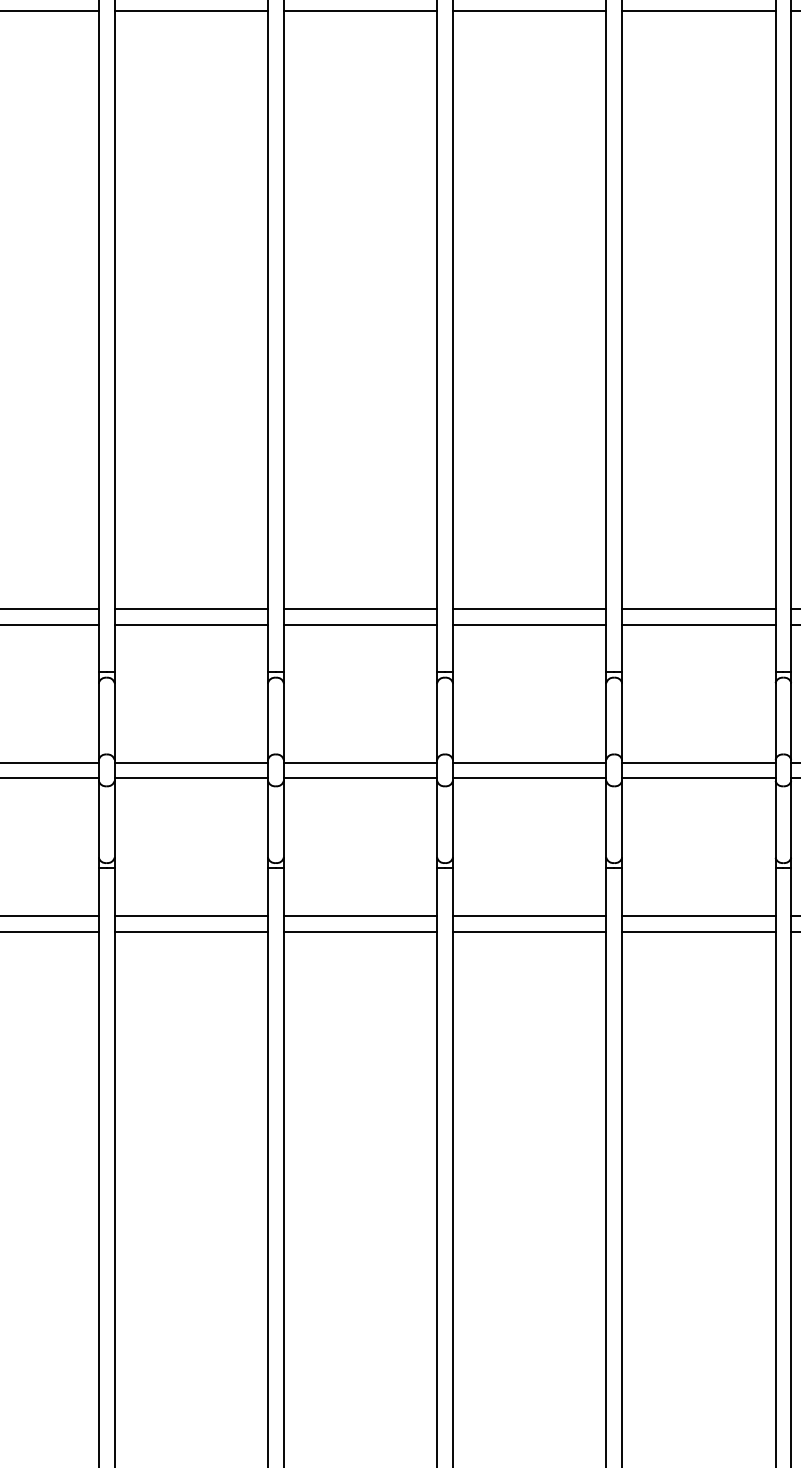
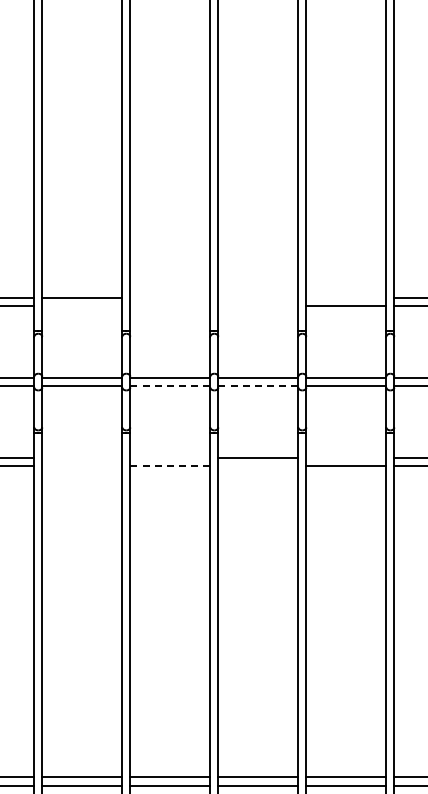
line: (360, 609) -> (170, 298), removed
line: (529, 609) -> (258, 298), removed
line: (699, 609) -> (346, 298), removed
line: (191, 625) -> (82, 306), removed
line: (360, 625) -> (170, 306), removed
line: (529, 625) -> (258, 306), removed
line: (360, 778) -> (170, 386), solid -> dashed
line: (529, 778) -> (258, 386), solid -> dashed
line: (191, 915) -> (82, 457), removed
line: (360, 915) -> (170, 457), removed
line: (699, 915) -> (346, 457), removed
line: (191, 932) -> (82, 466), removed
line: (360, 932) -> (170, 466), solid -> dashed
line: (529, 932) -> (258, 466), removed

